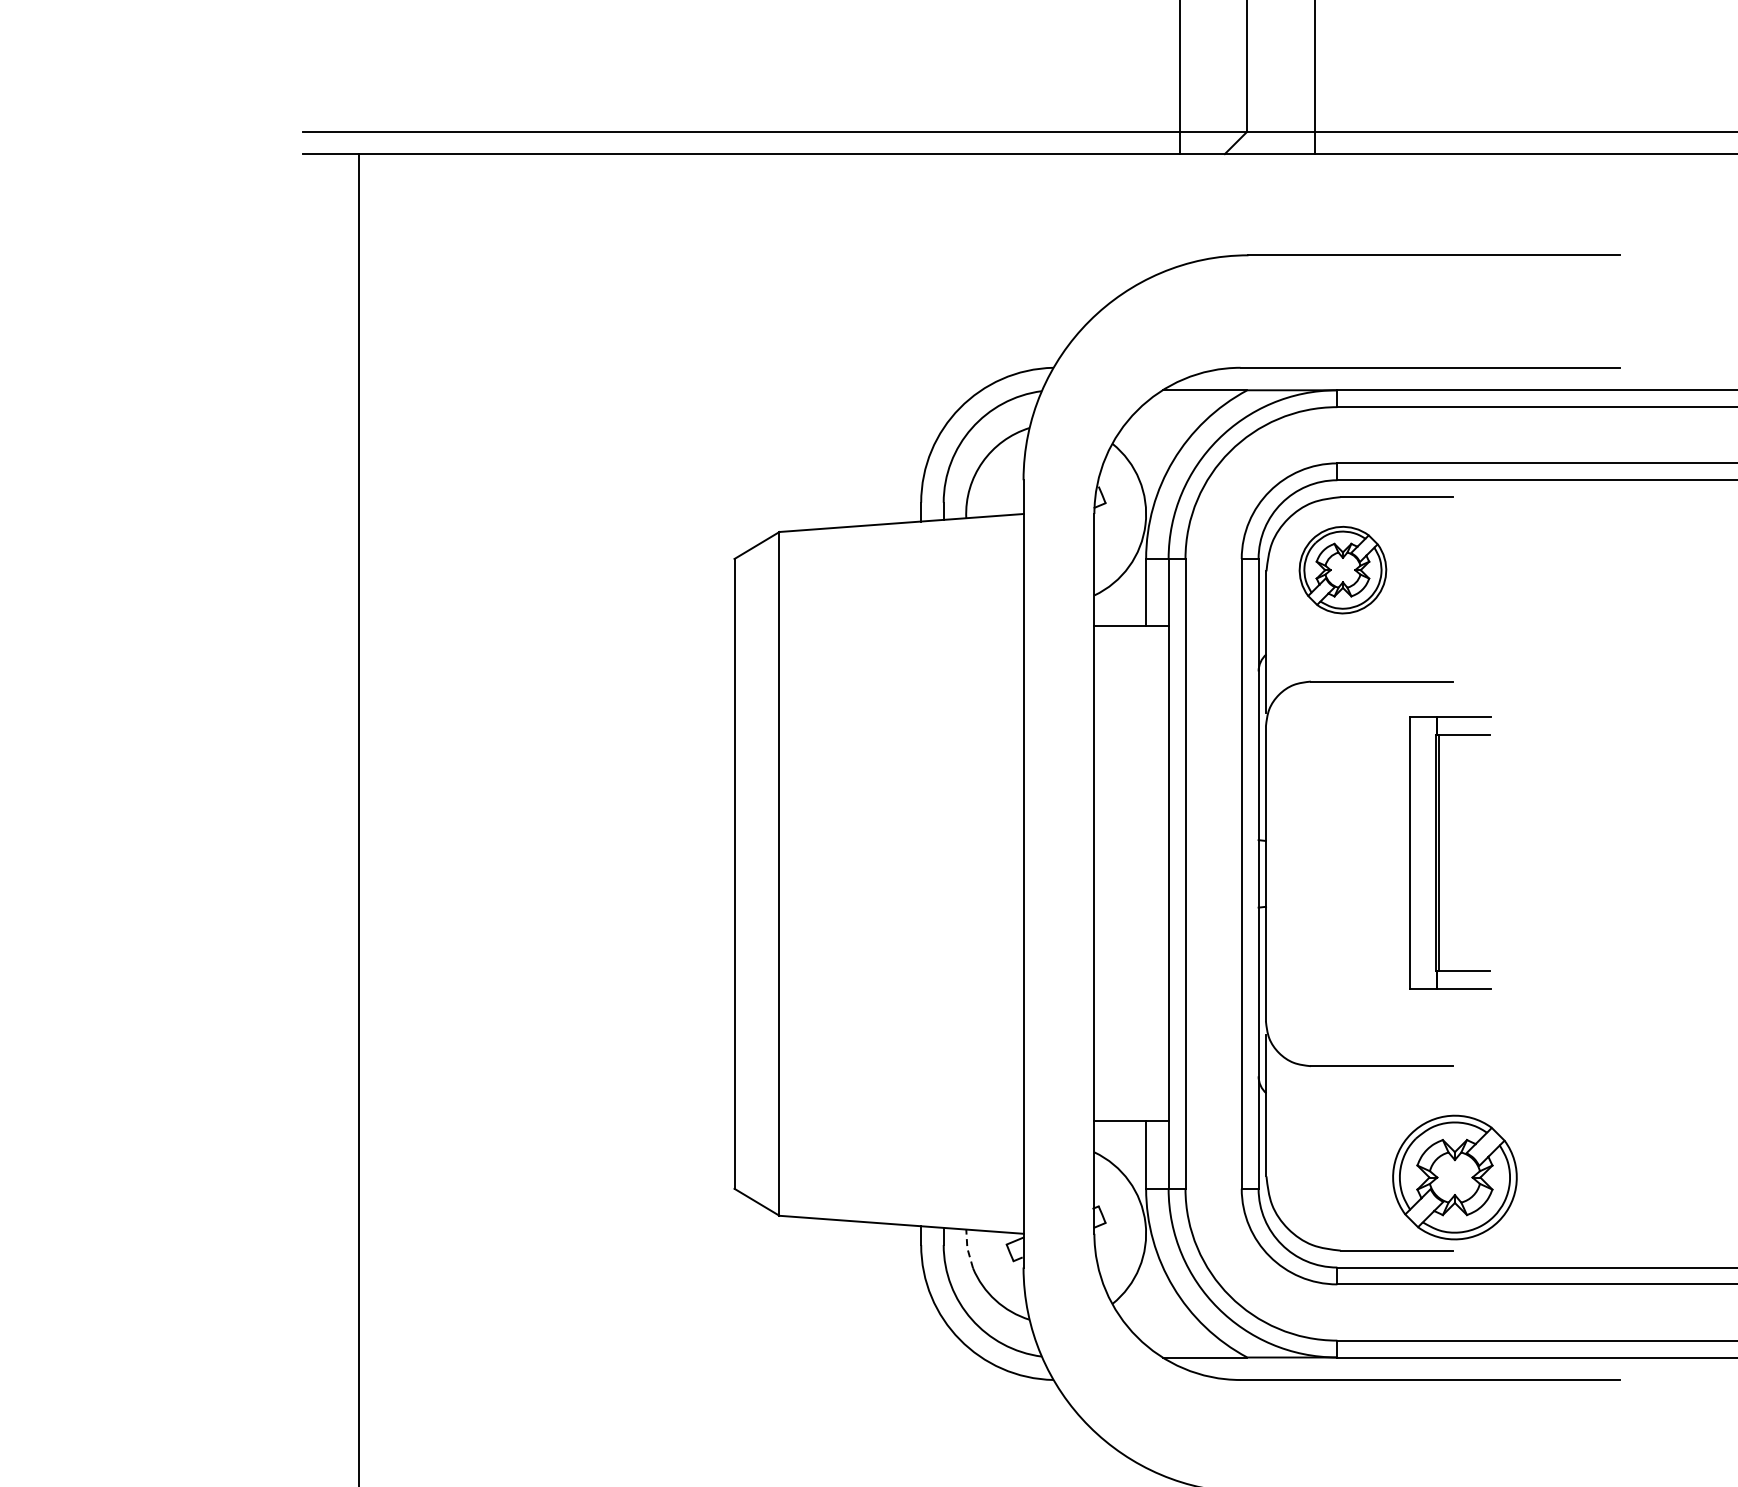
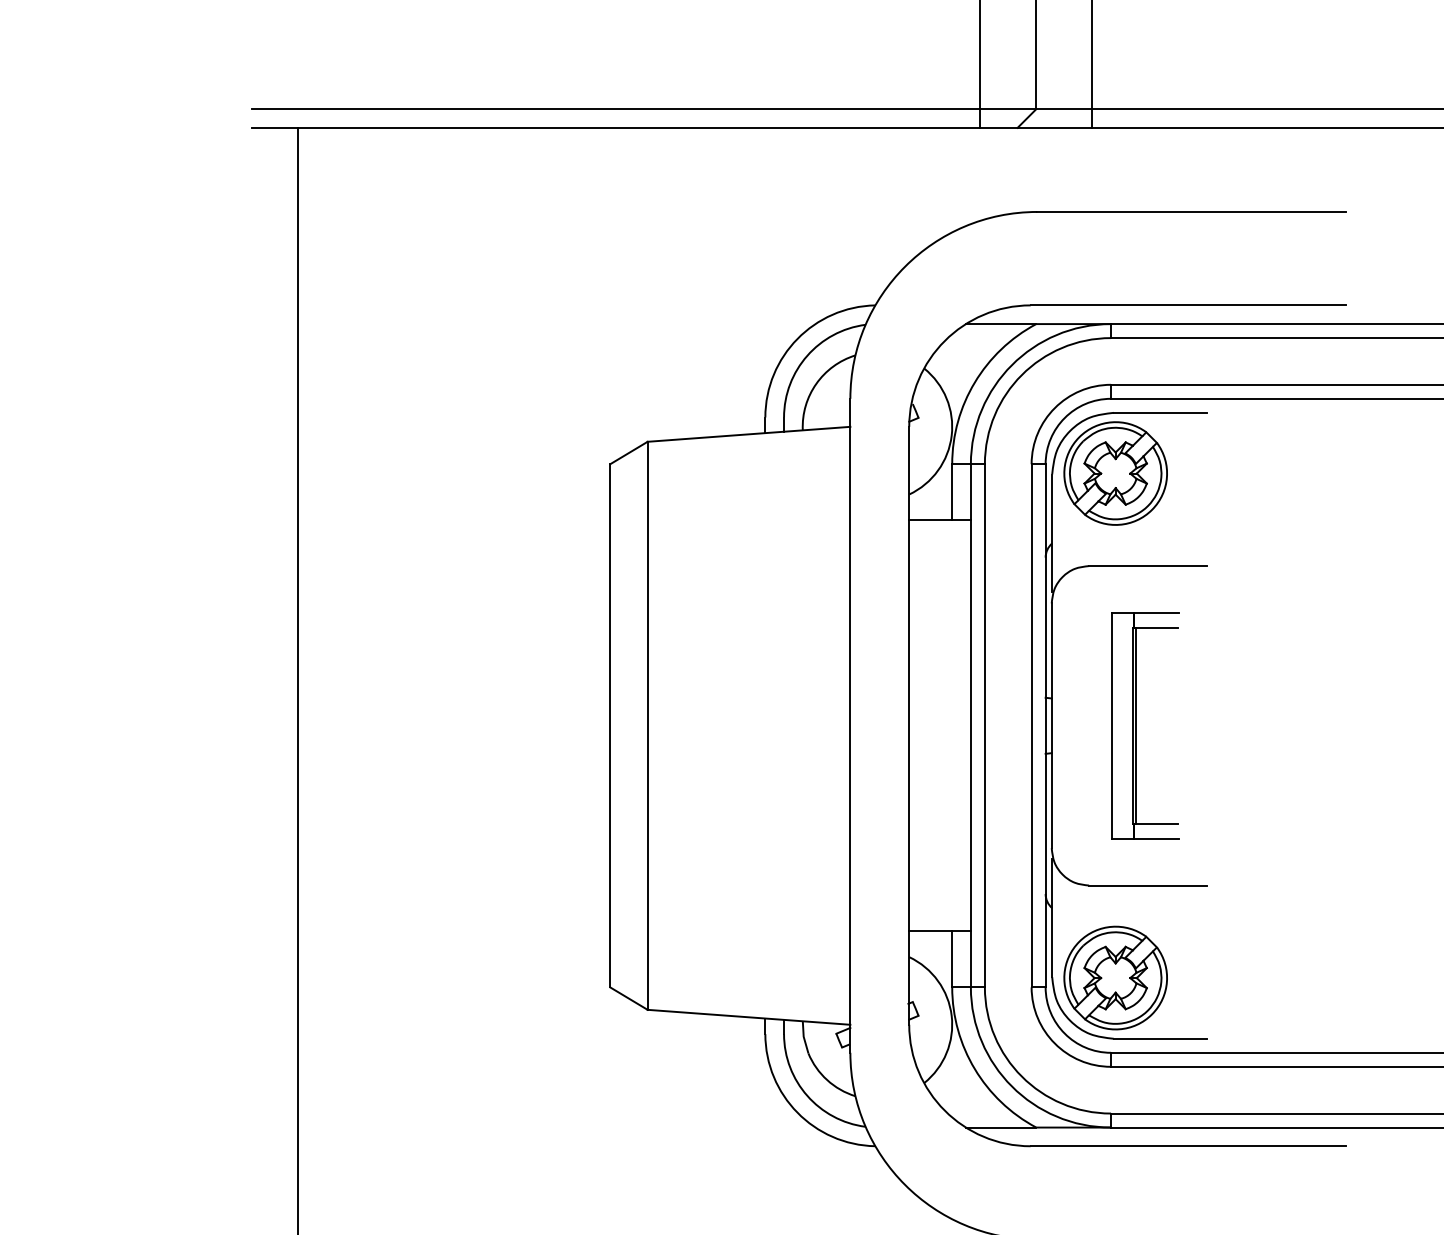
part: (1342, 569) -> (1115, 472), size x1.43
part: (1439, 852) -> (1136, 725), moved
part: (1454, 1177) -> (1115, 978), moved
line: (967, 1248) -> (803, 1037), dashed -> solid

